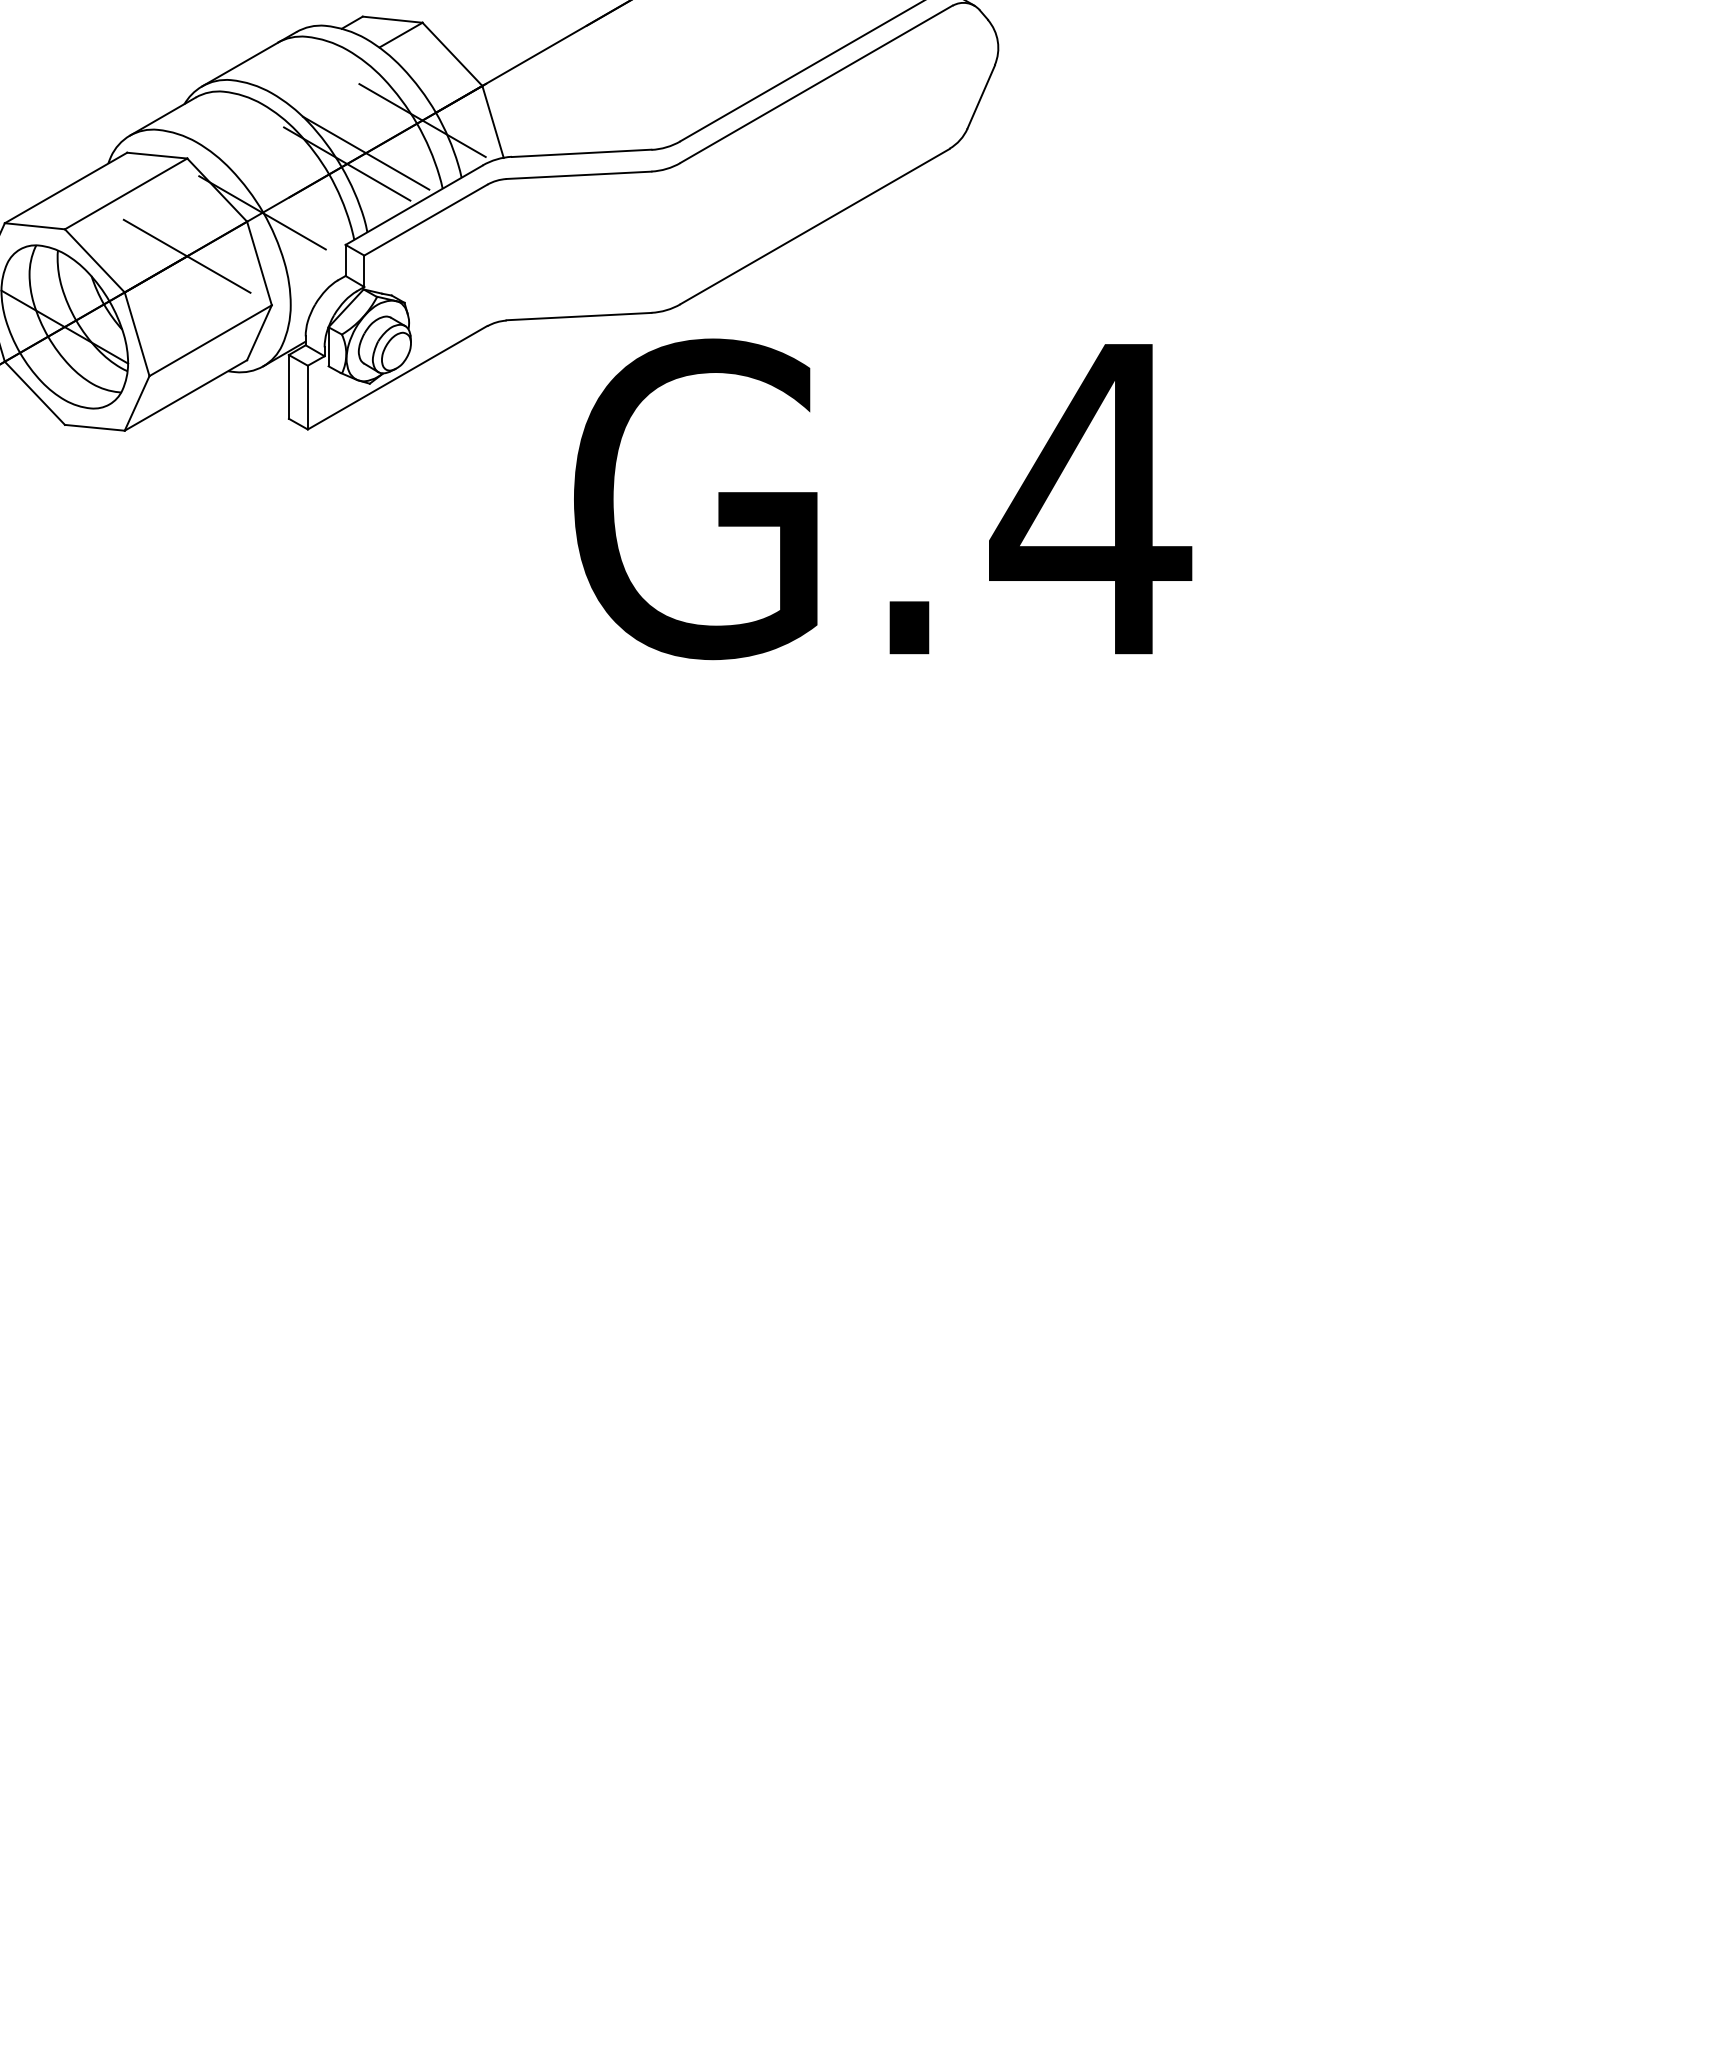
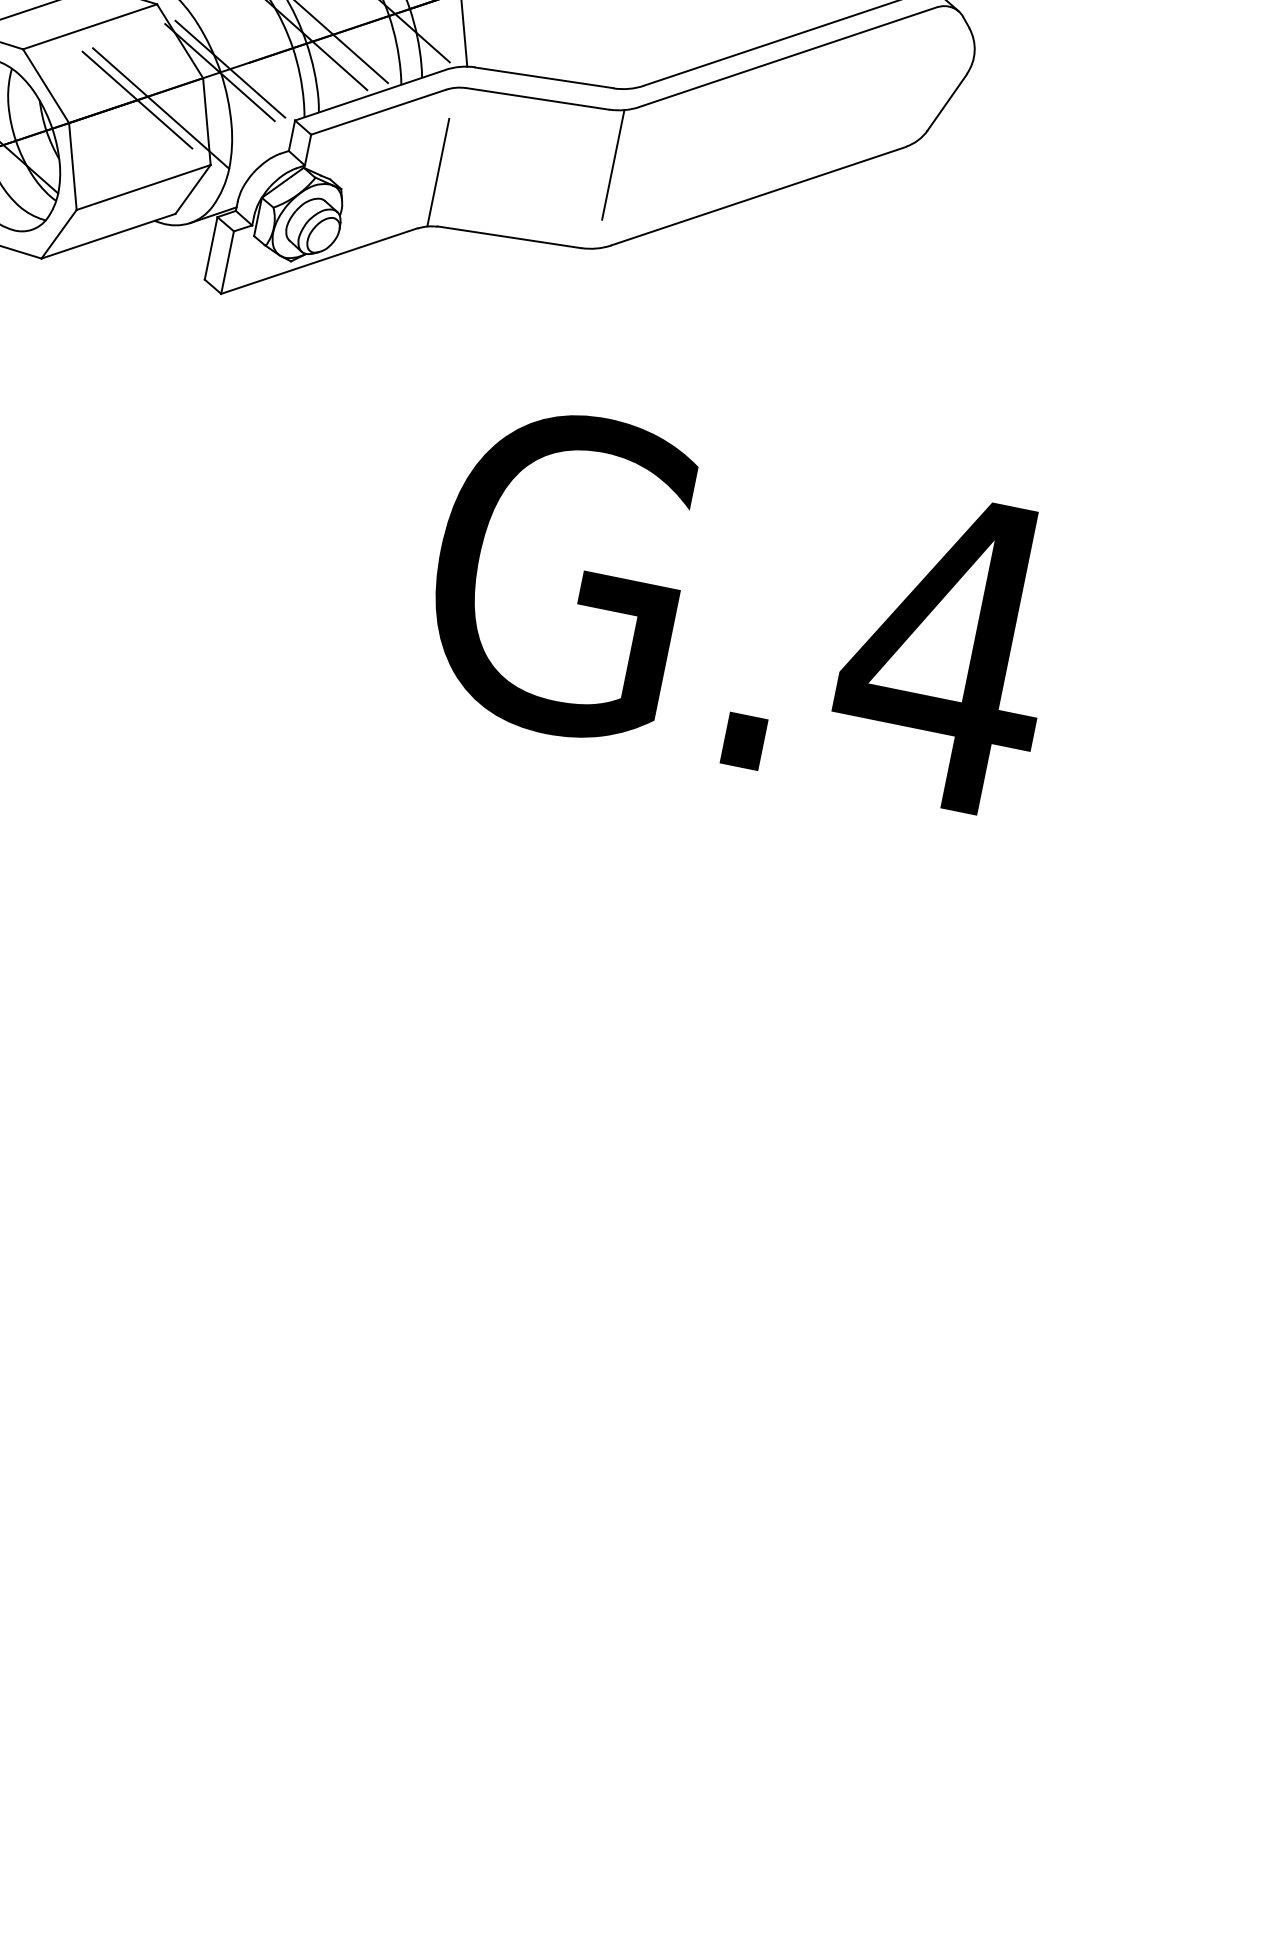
line: (271, 207) -> (229, 69), added
line: (666, 224) -> (613, 164), added
line: (211, 259) -> (160, 108), added
line: (496, 267) -> (438, 172), added
text: (883, 499) -> (744, 610), moved

